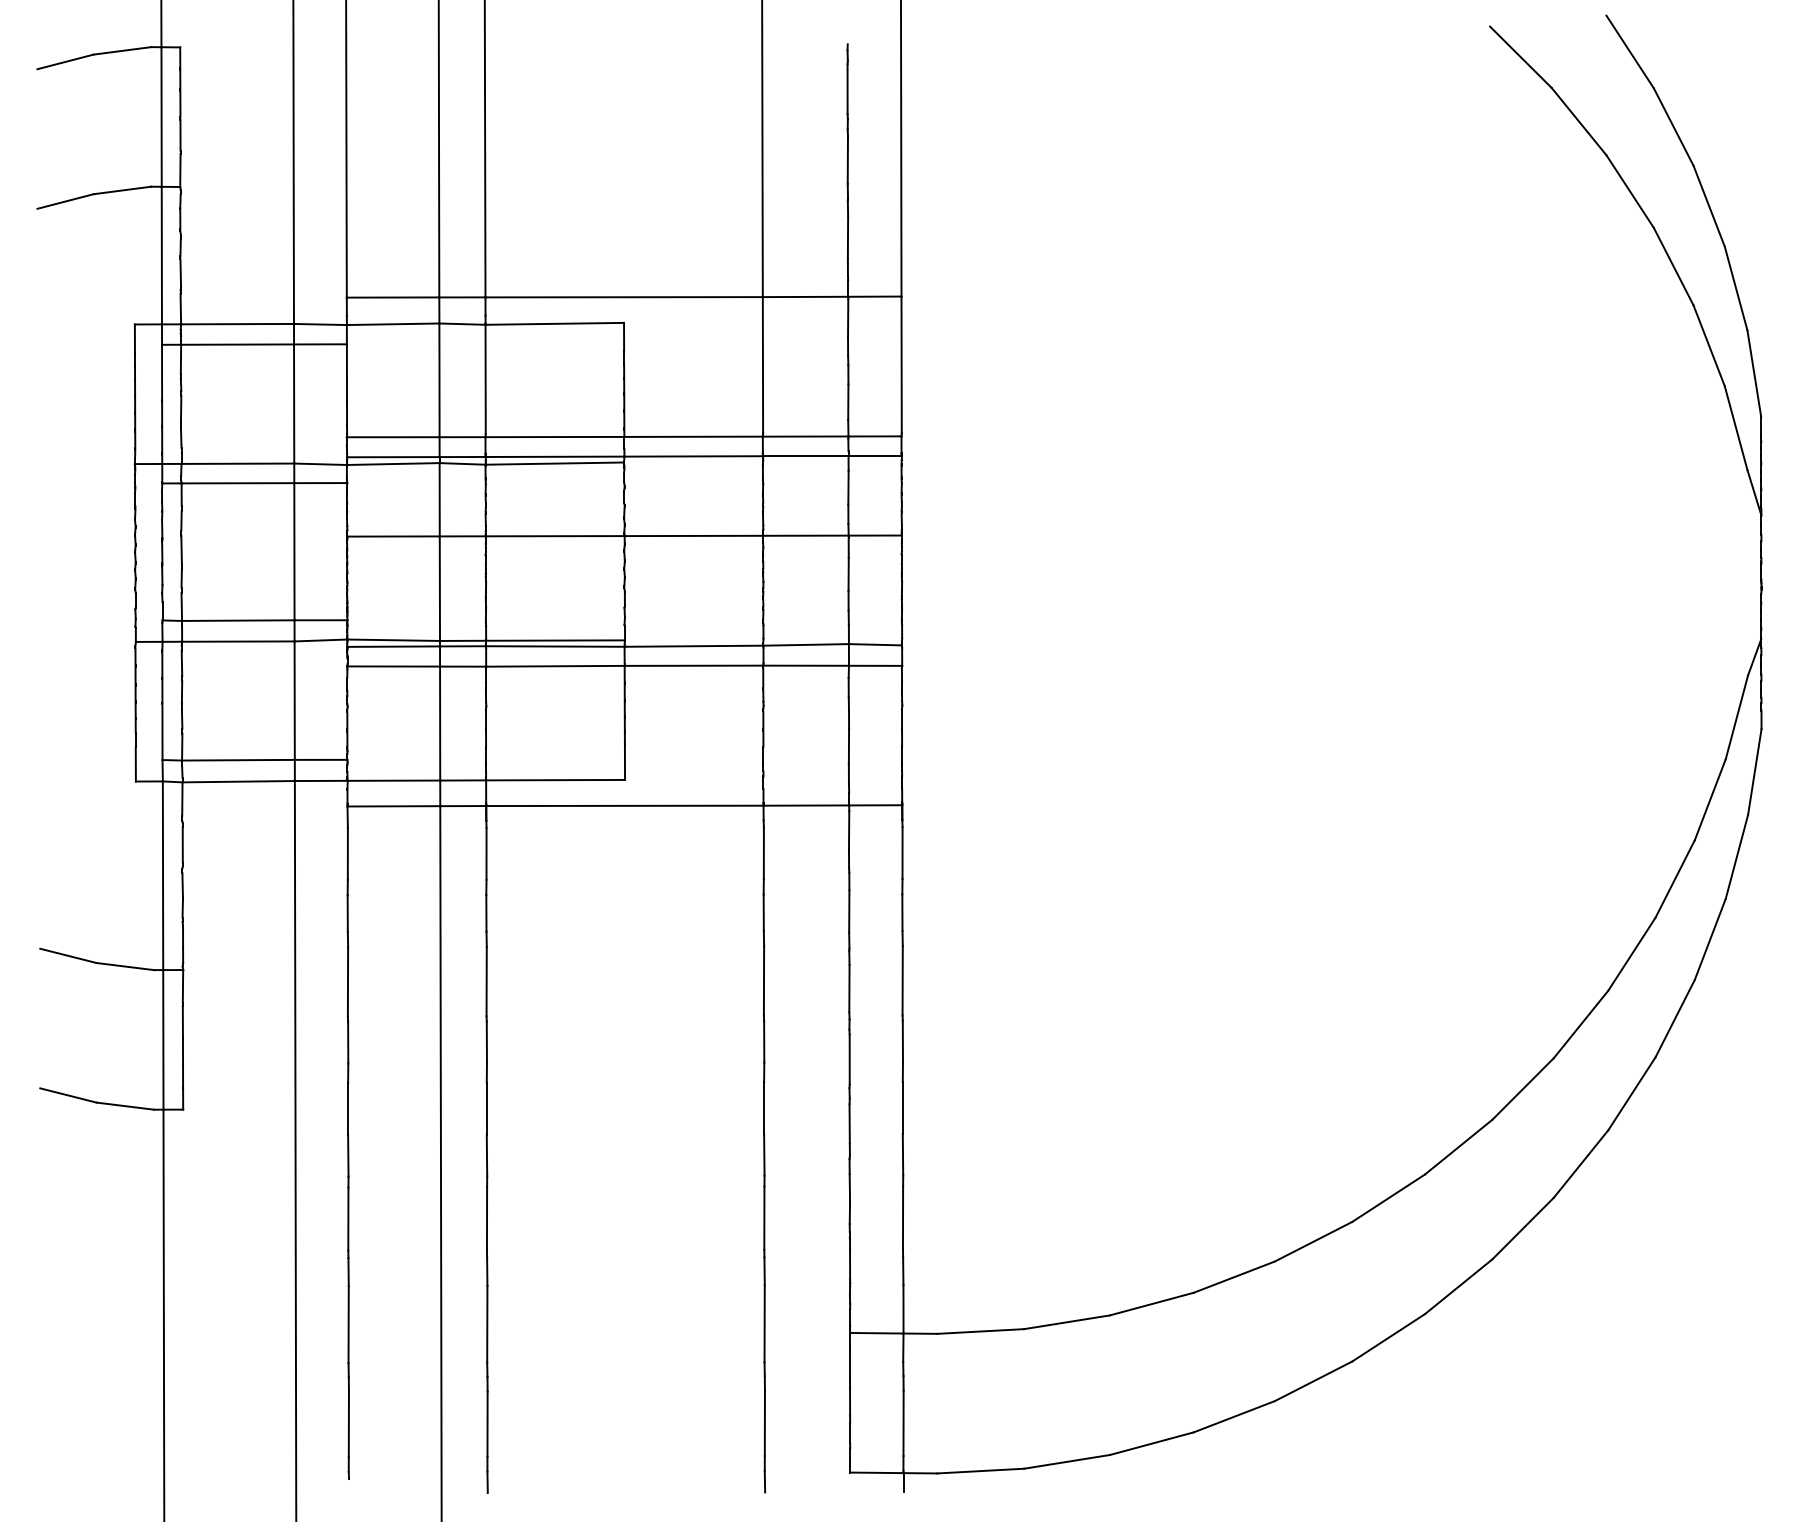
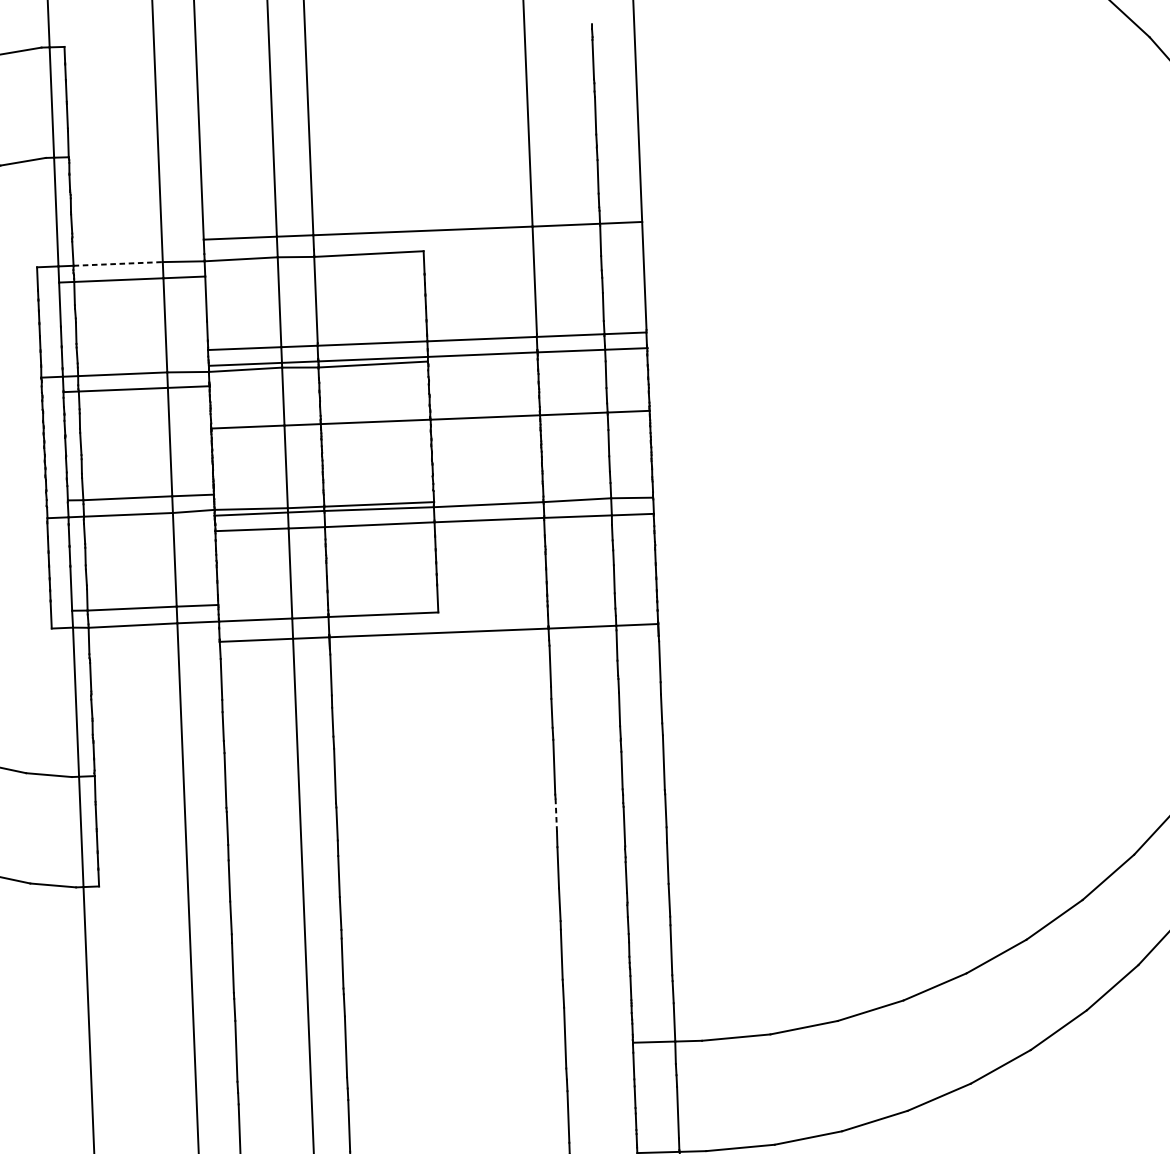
line: (238, 324) -> (118, 264), solid -> dashed
line: (764, 1041) -> (556, 814), solid -> dashed

